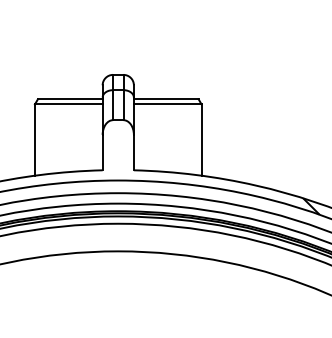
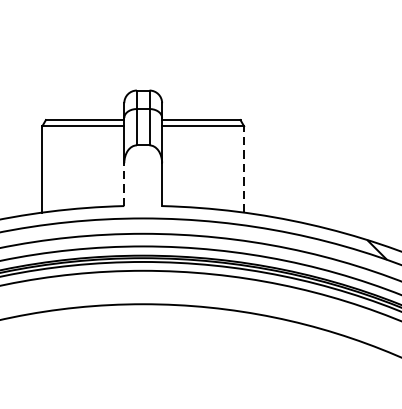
line: (201, 140) -> (243, 169), solid -> dashed
line: (102, 152) -> (124, 184), solid -> dashed

